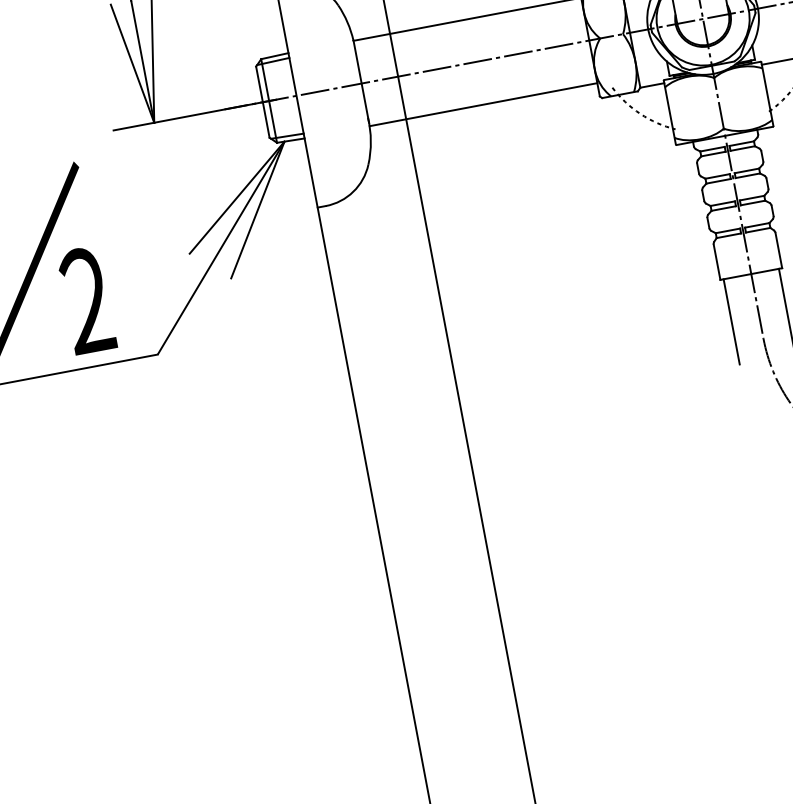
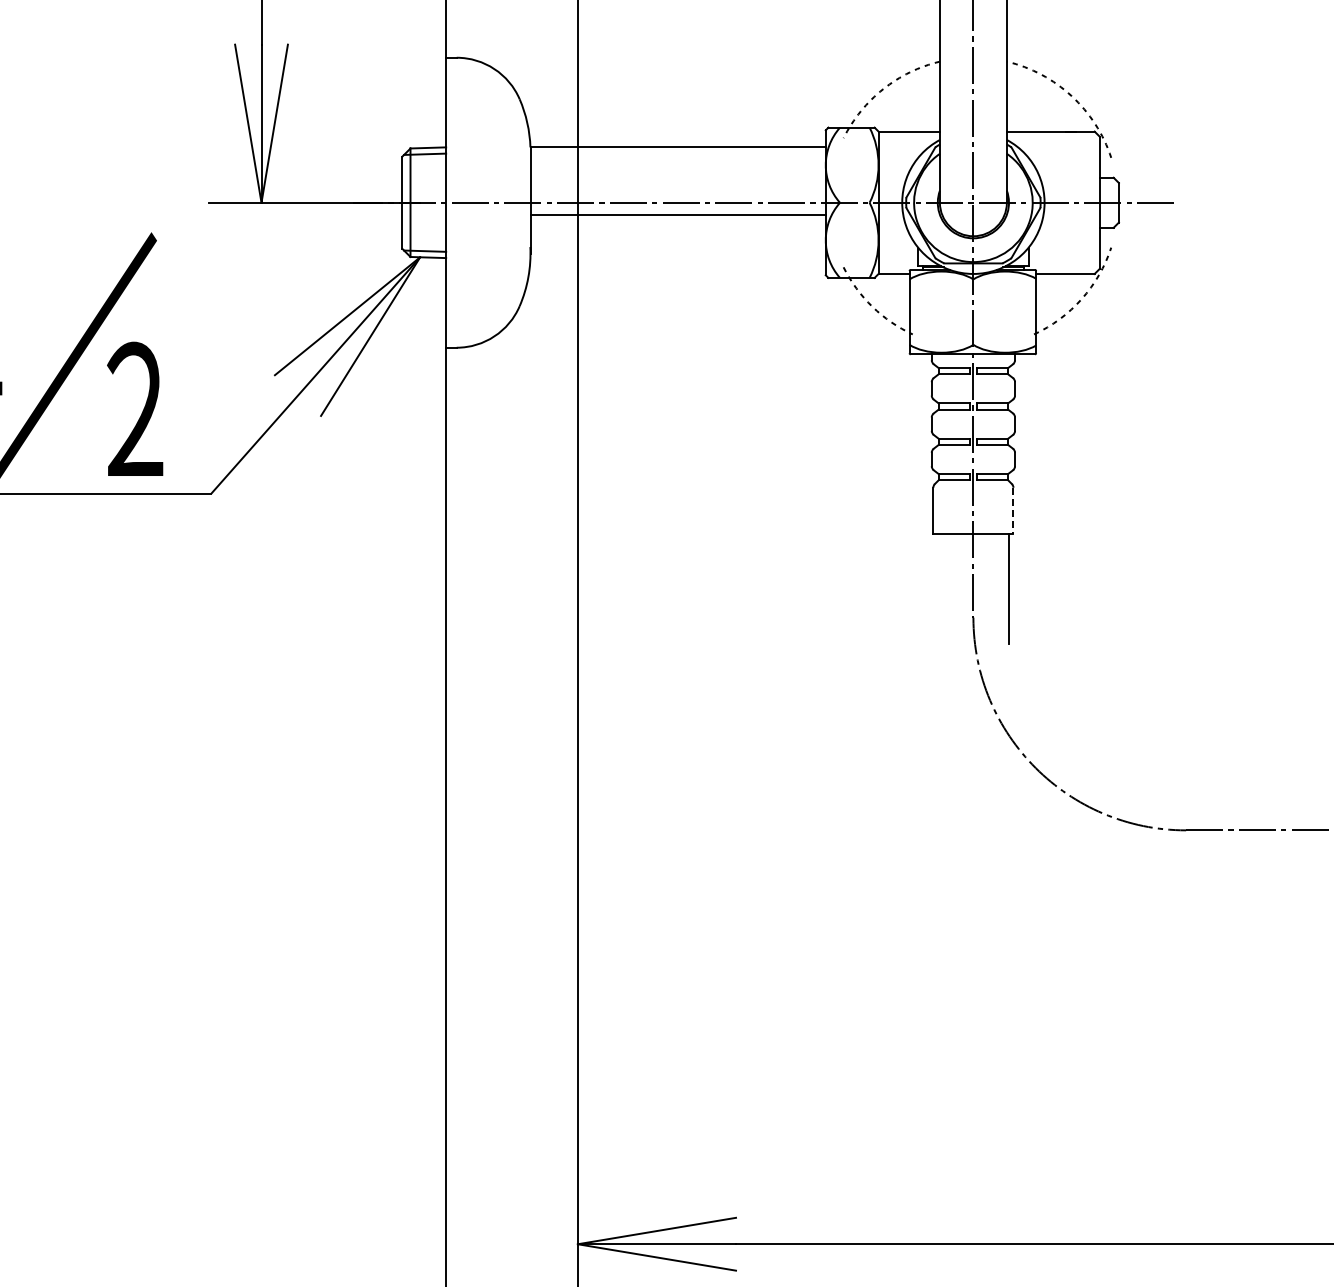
line: (483, 105) -> (677, 215), moved
line: (778, 250) -> (1013, 510), solid -> dashed
line: (731, 321) -> (937, 588), removed

